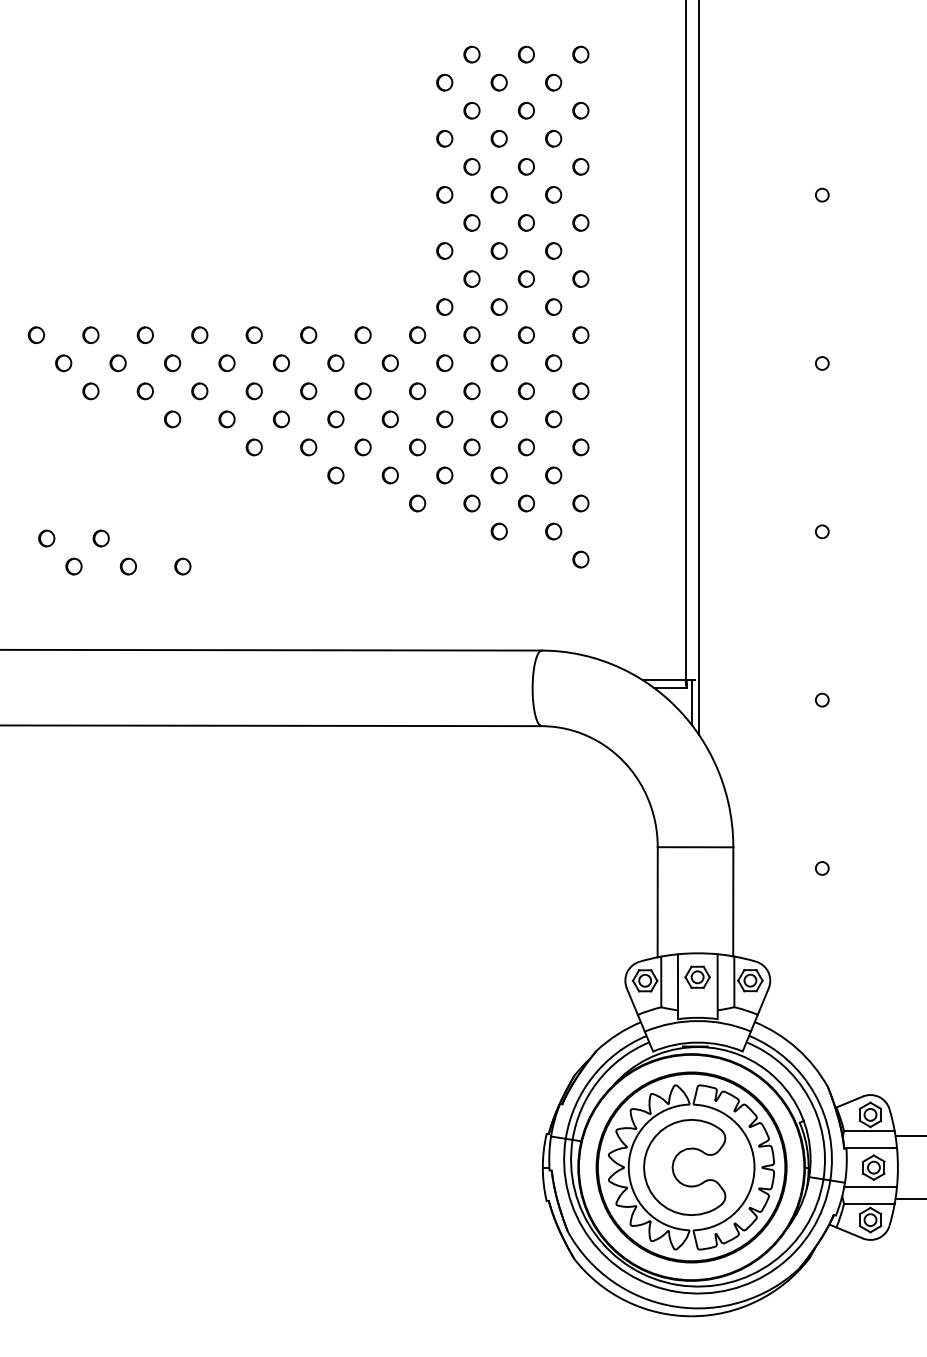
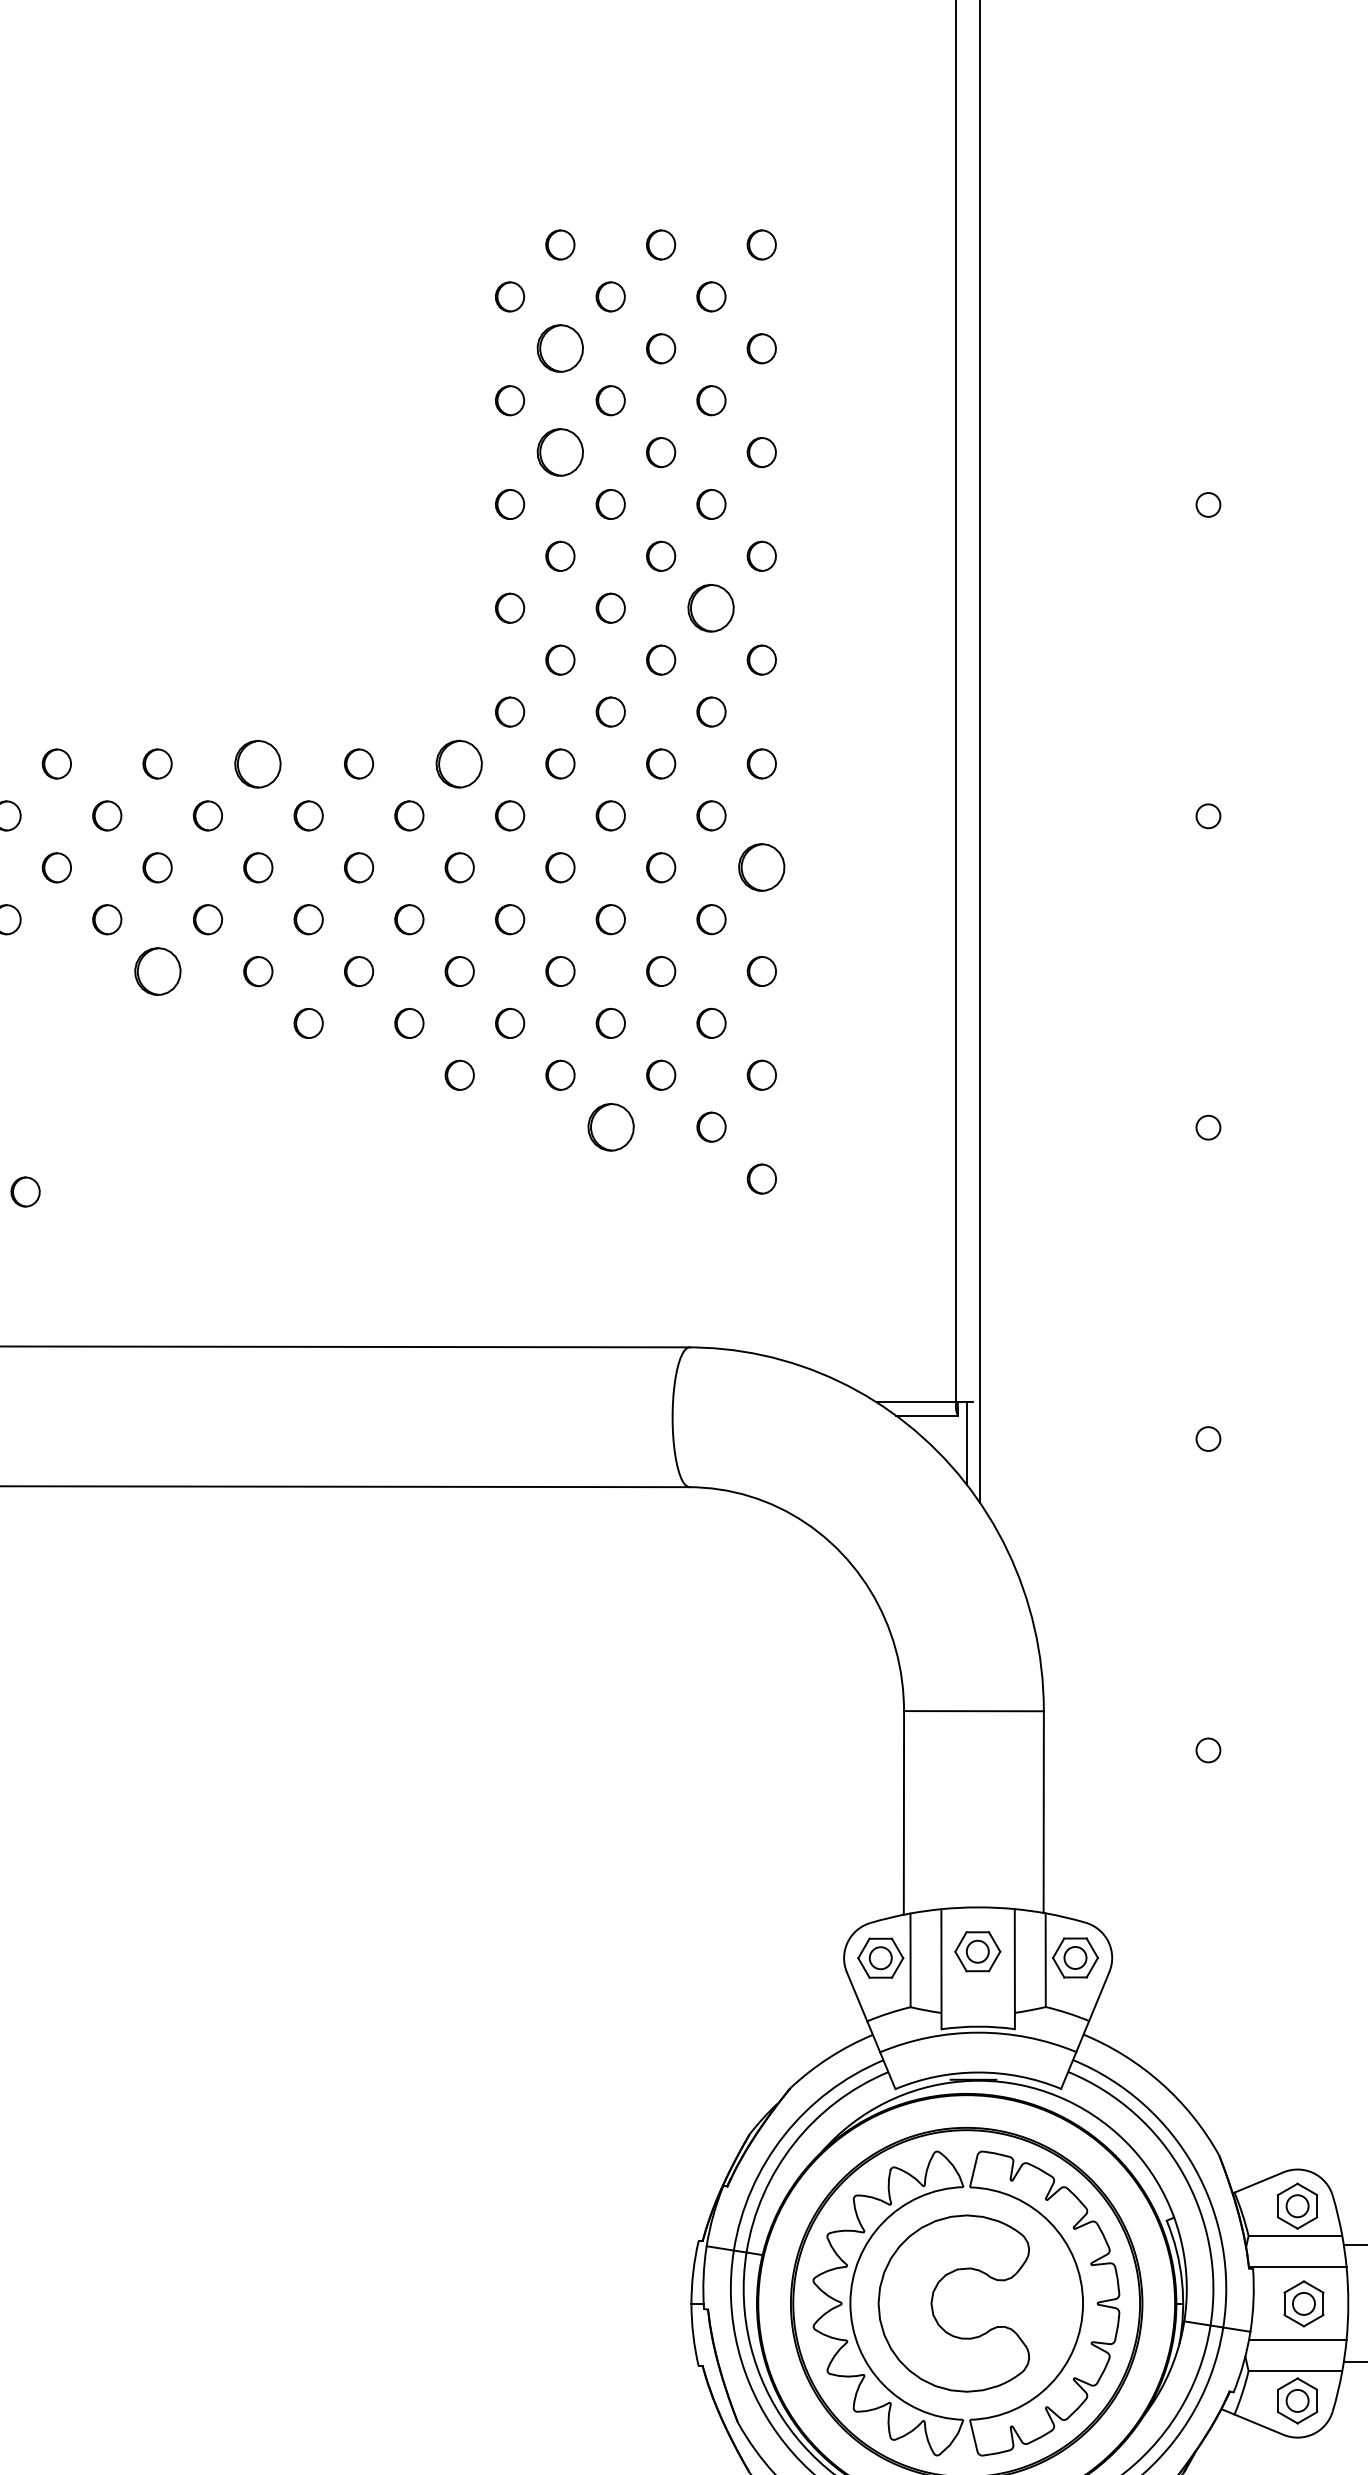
part: (471, 110) -> (559, 348), size x1.6
part: (471, 166) -> (559, 451), size x1.6
part: (553, 250) -> (711, 607), size x1.6
part: (308, 334) -> (257, 762), size x1.6
part: (417, 334) -> (459, 762), size x1.6
part: (580, 391) -> (761, 868), size x1.6
part: (253, 447) -> (156, 971), size x1.6
part: (498, 531) -> (609, 1127), size x1.6

